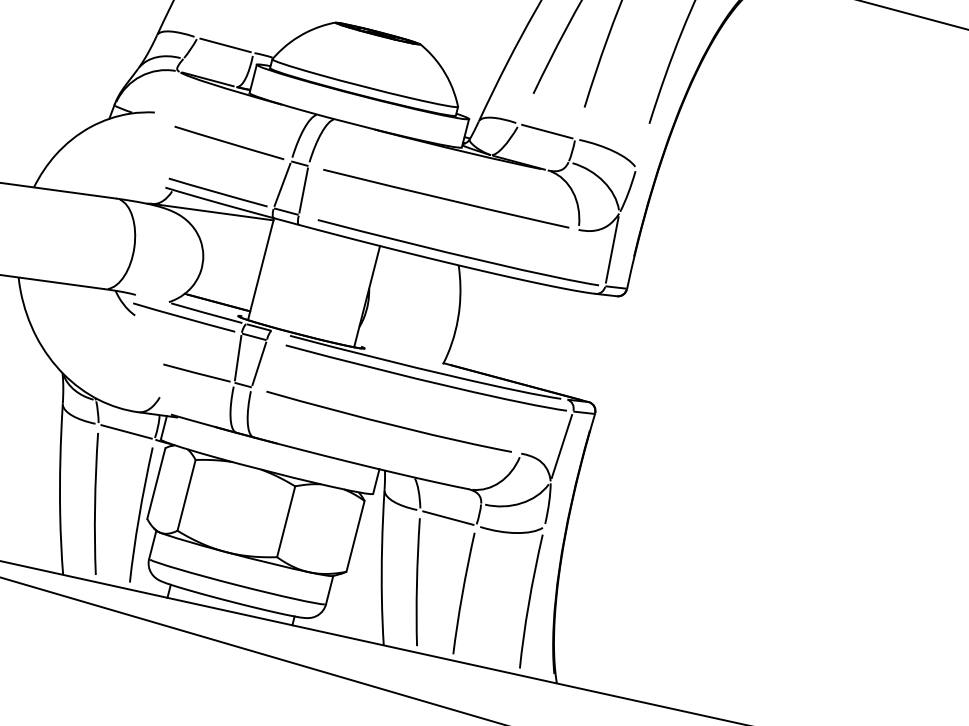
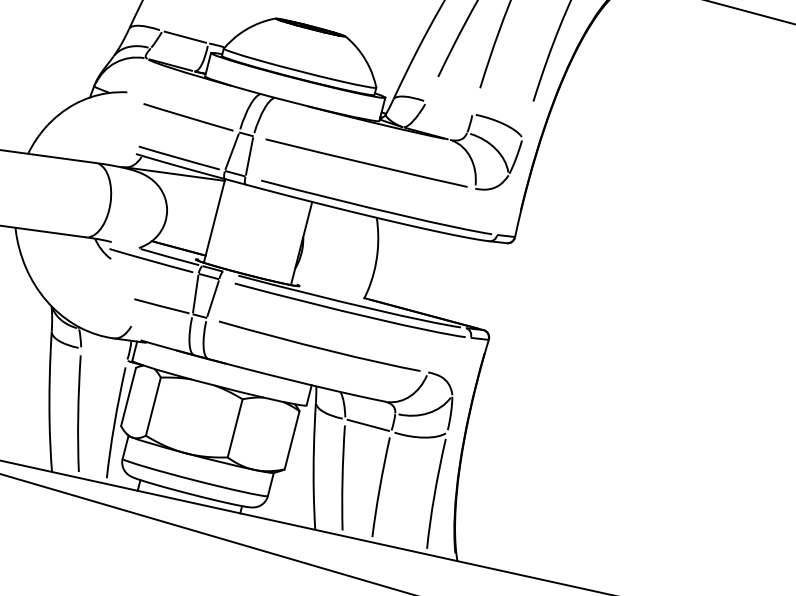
line: (547, 130) -> (449, 107), removed
line: (611, 250) -> (502, 205), removed
line: (125, 431) -> (103, 354), removed
line: (561, 446) -> (461, 366), removed

